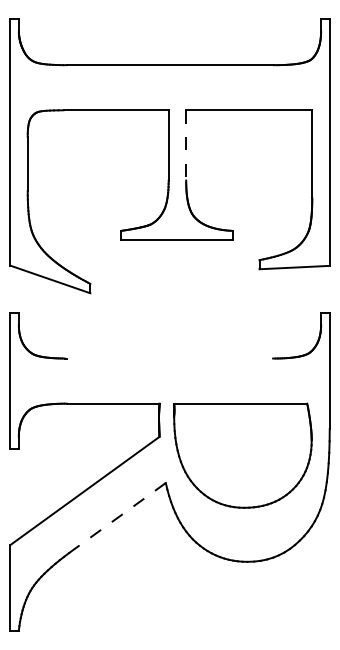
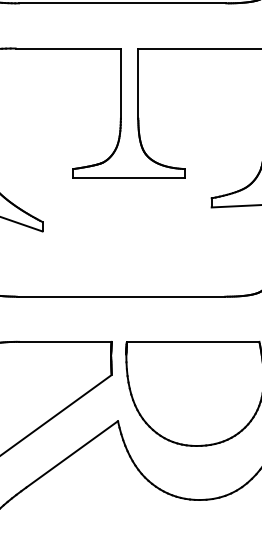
line: (186, 145) -> (138, 83), dashed -> solid
line: (169, 358) -> (121, 296), added
line: (120, 516) -> (72, 454), dashed -> solid

